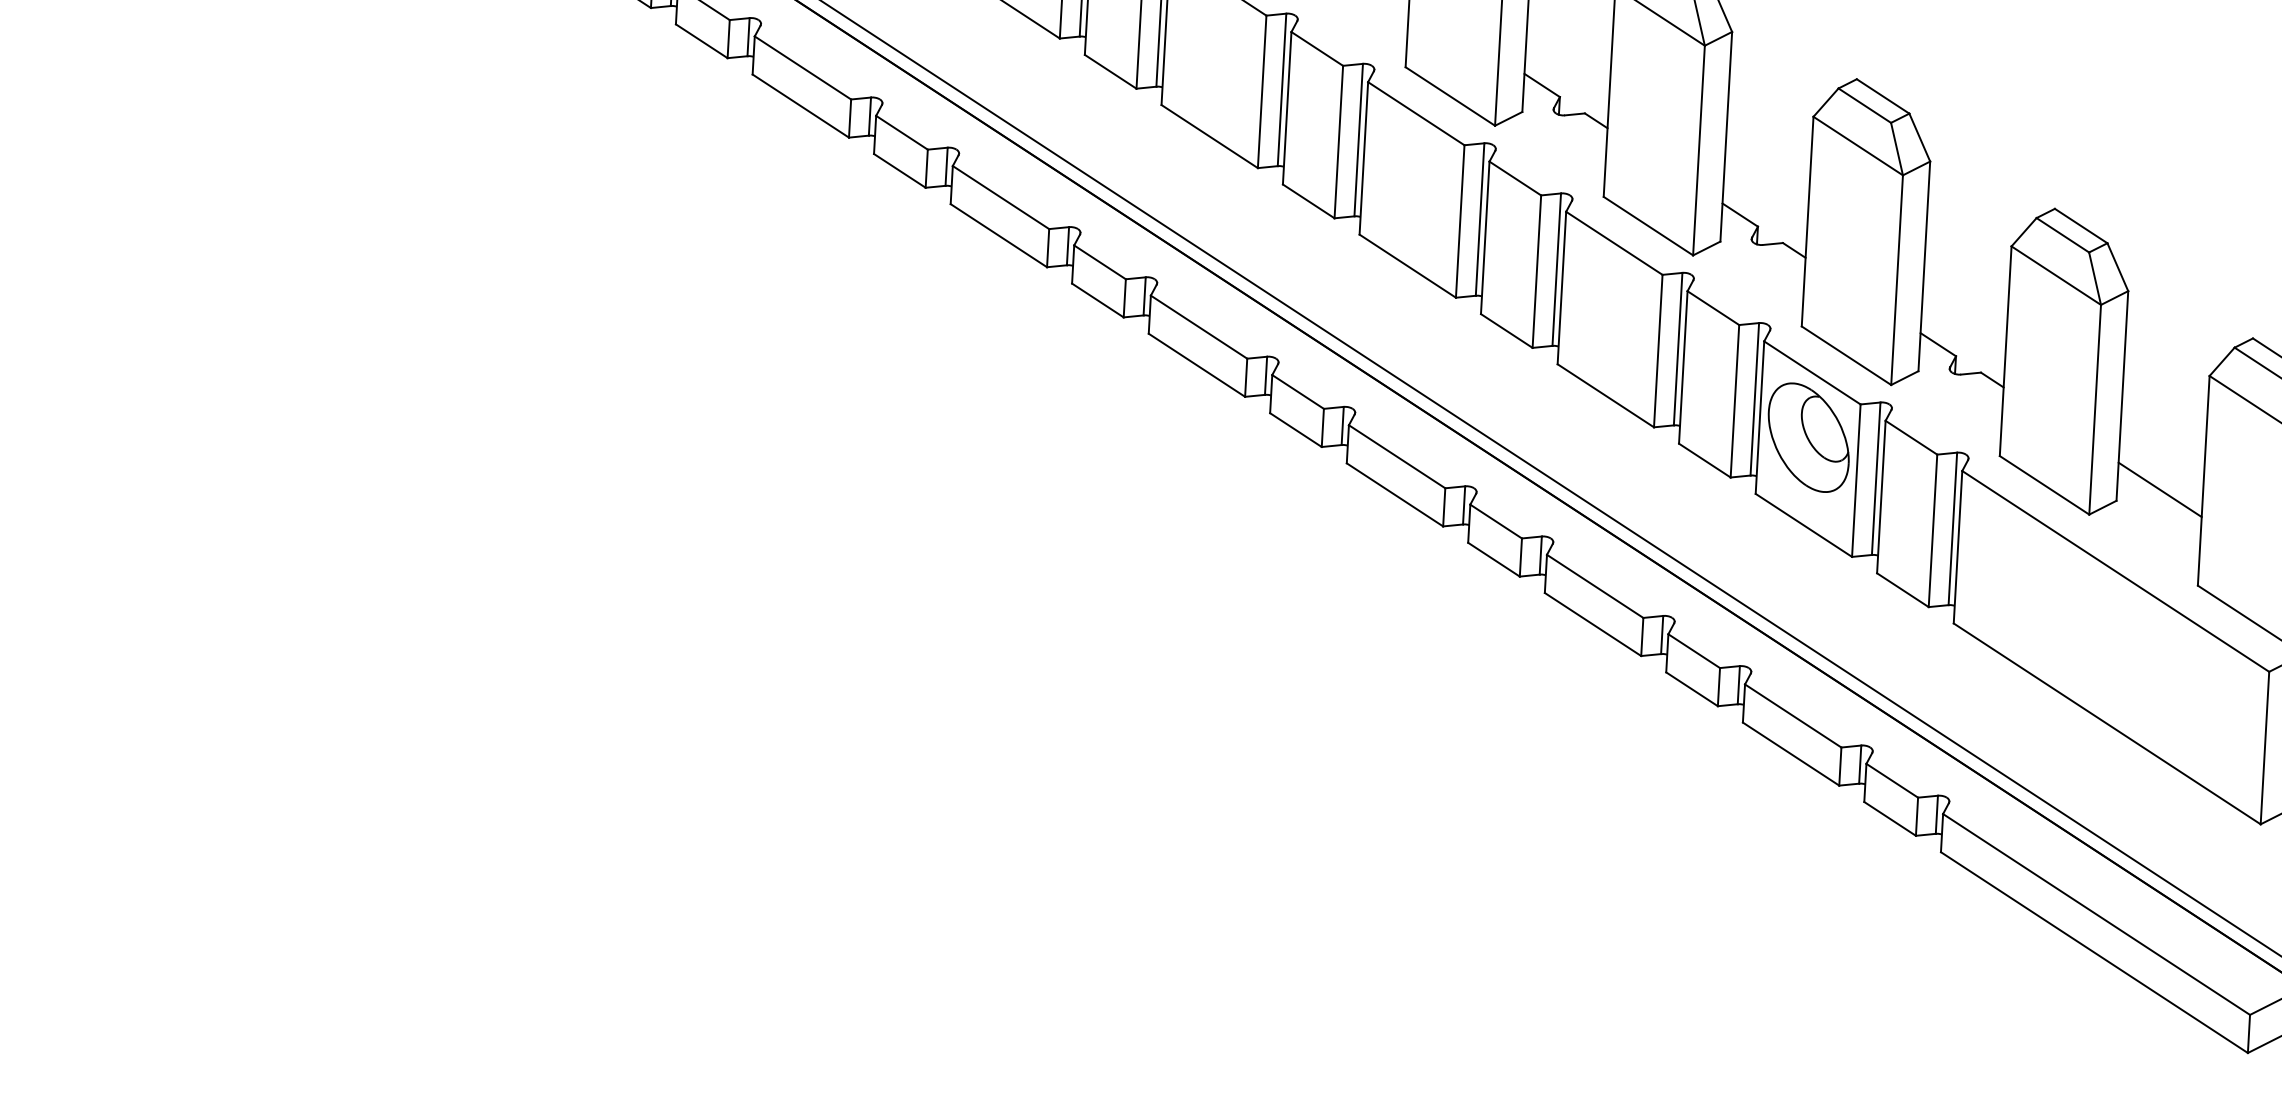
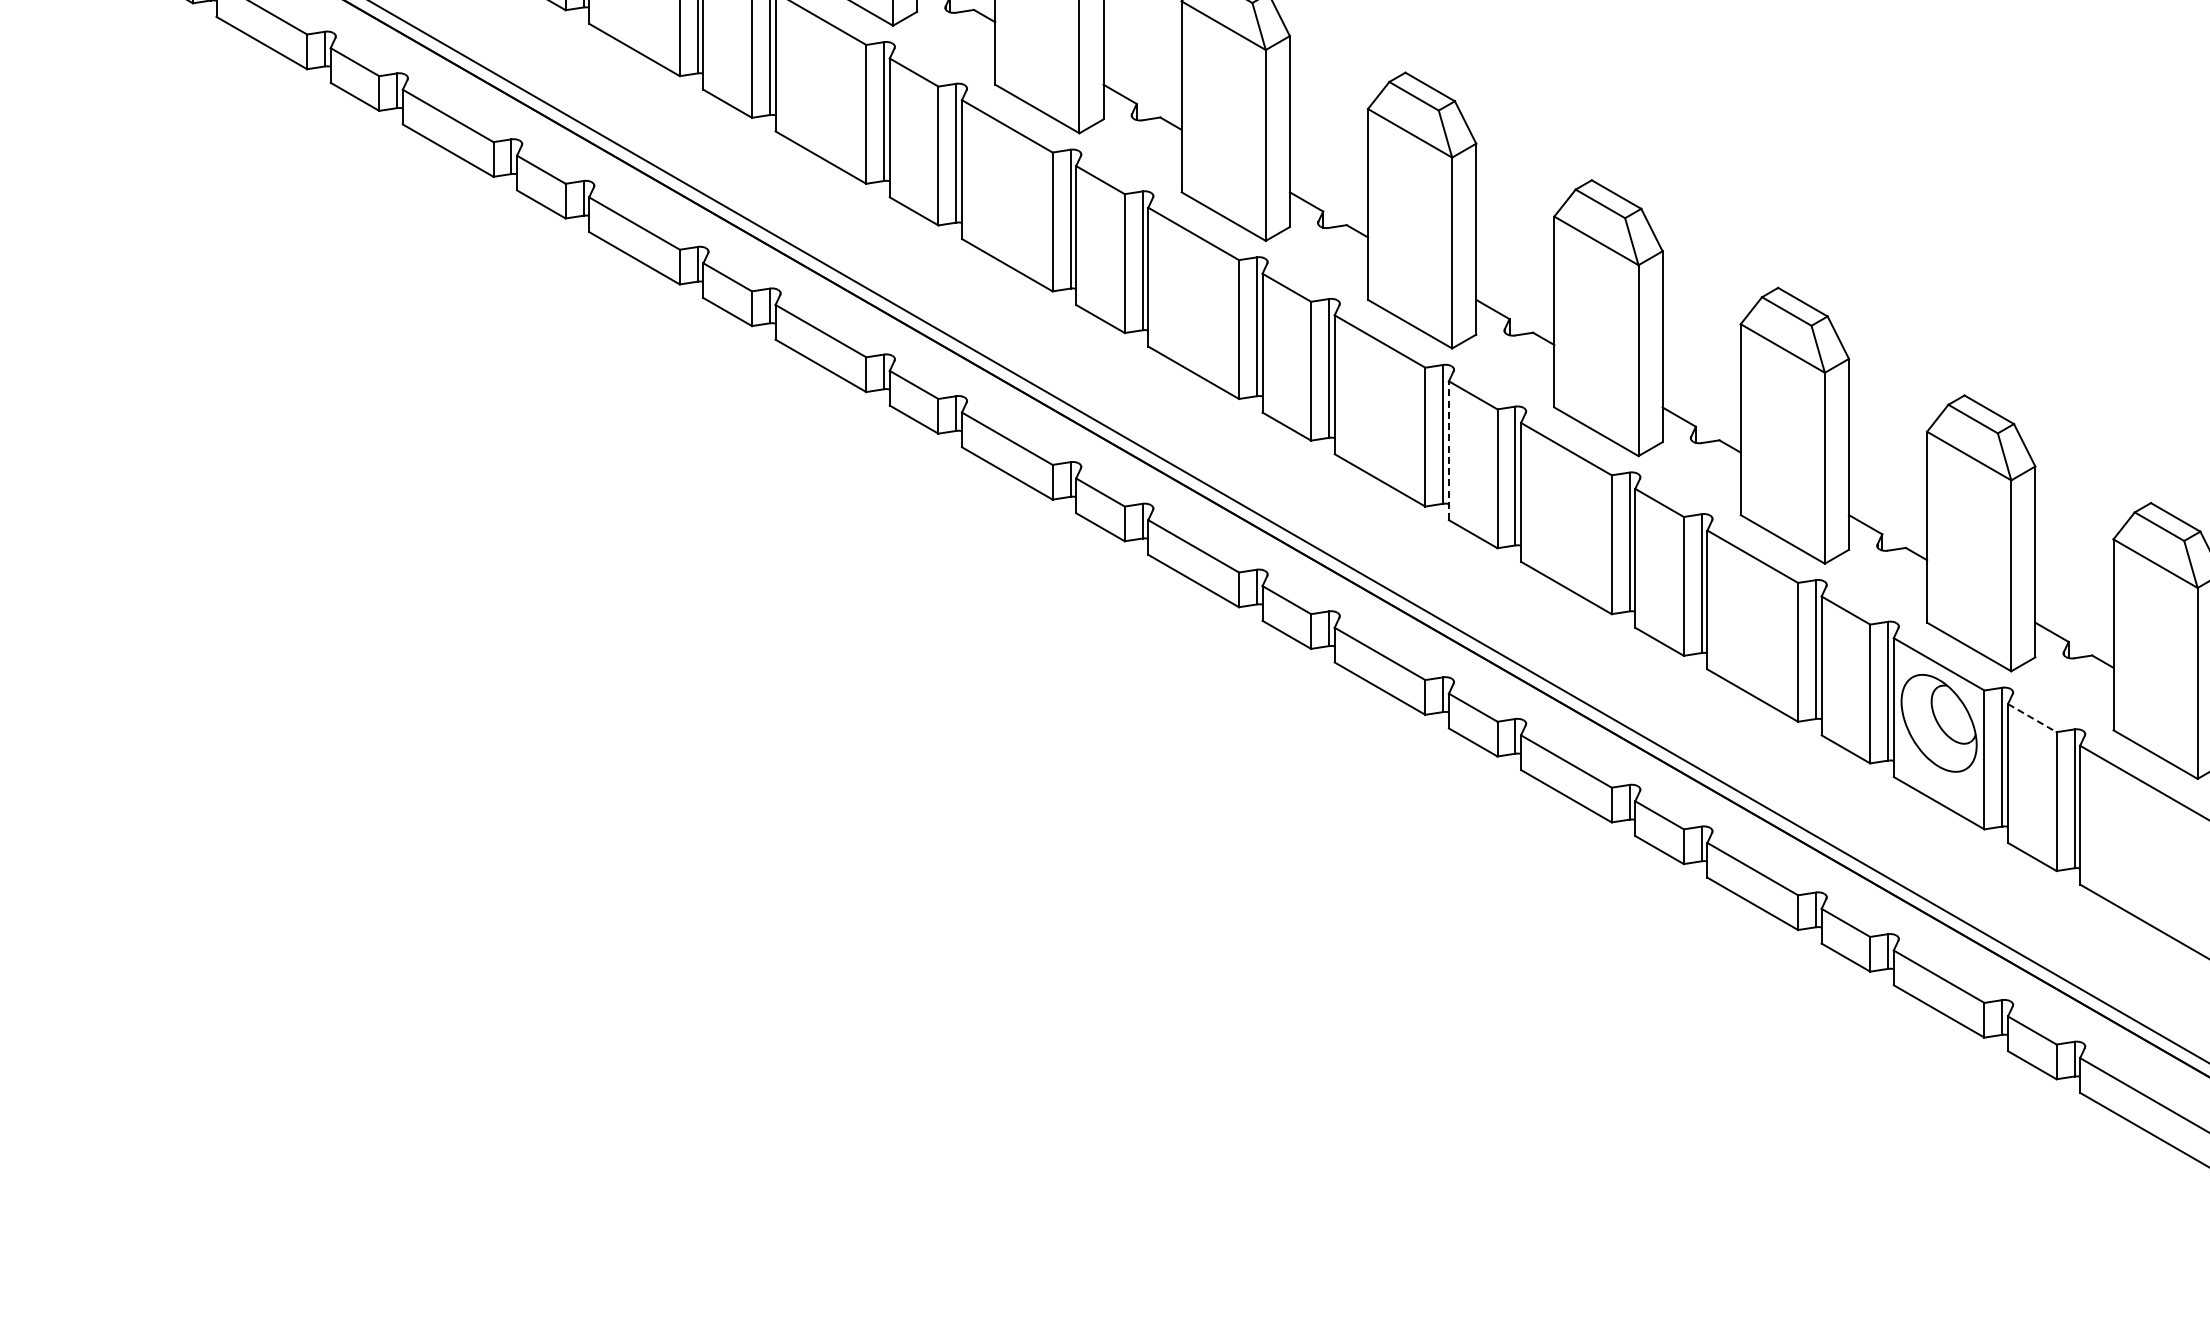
line: (1286, 107) -> (1448, 450), solid -> dashed
line: (1911, 438) -> (2032, 718), solid -> dashed

